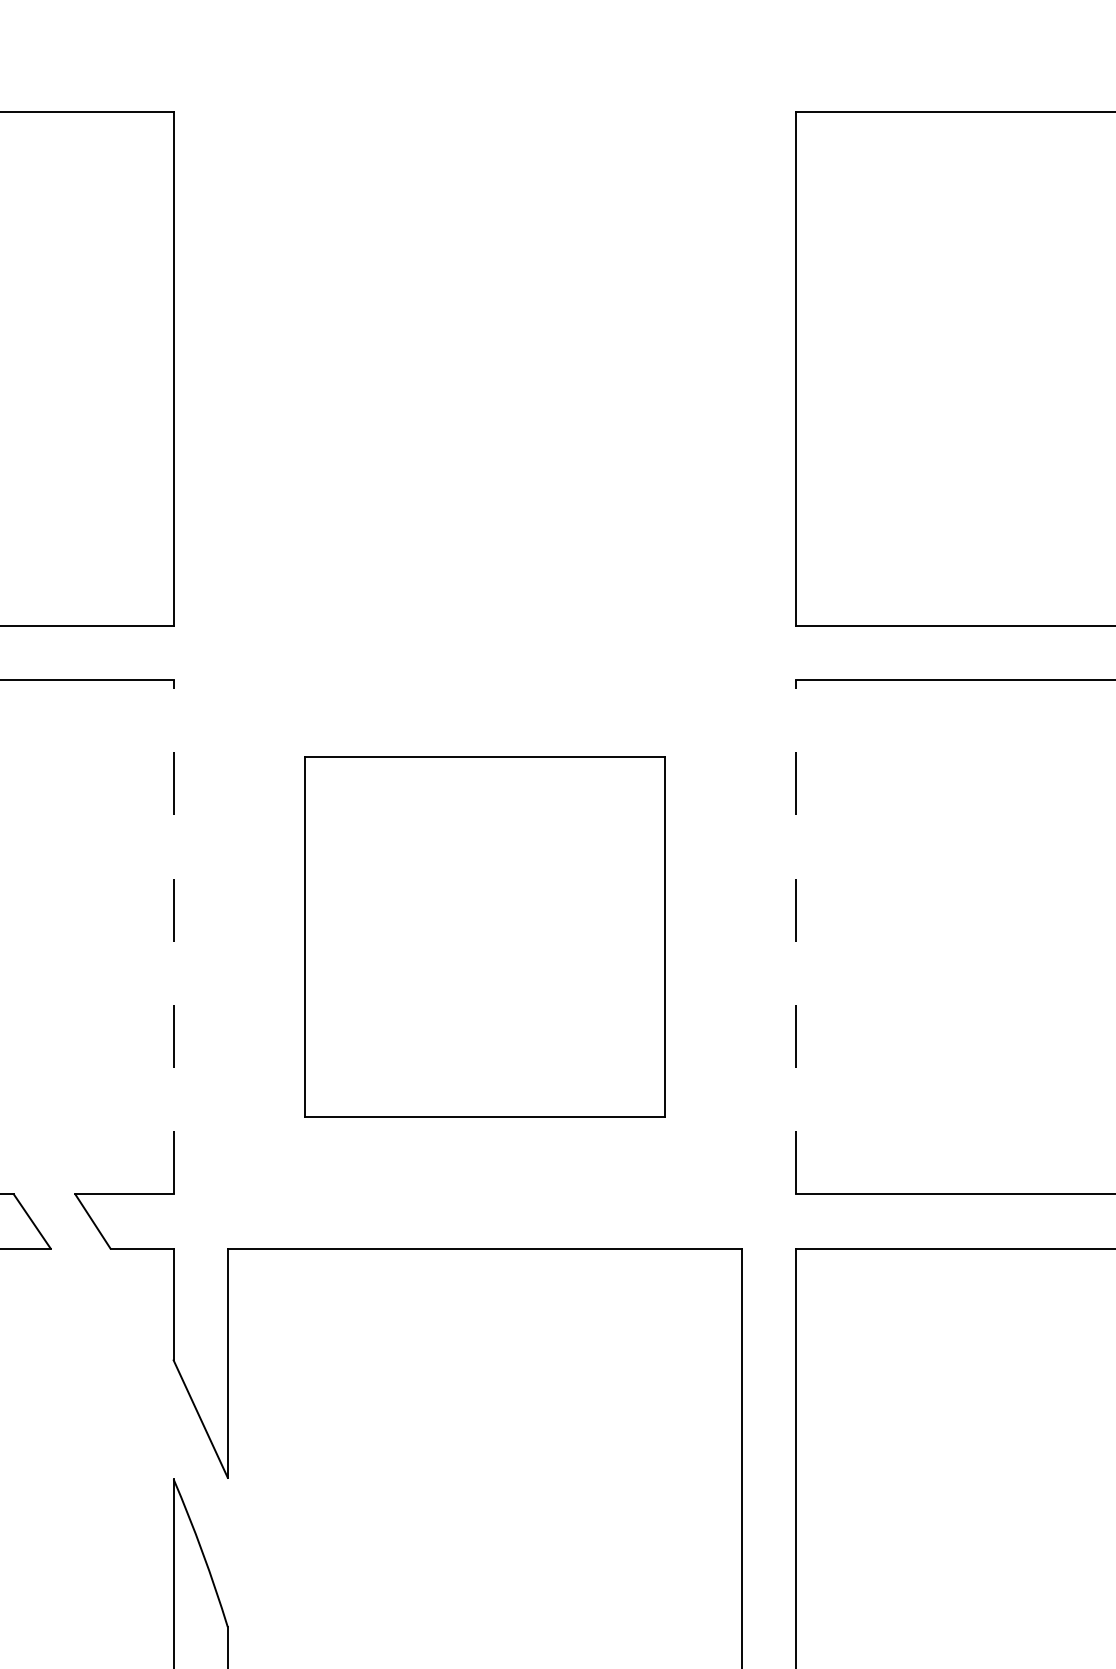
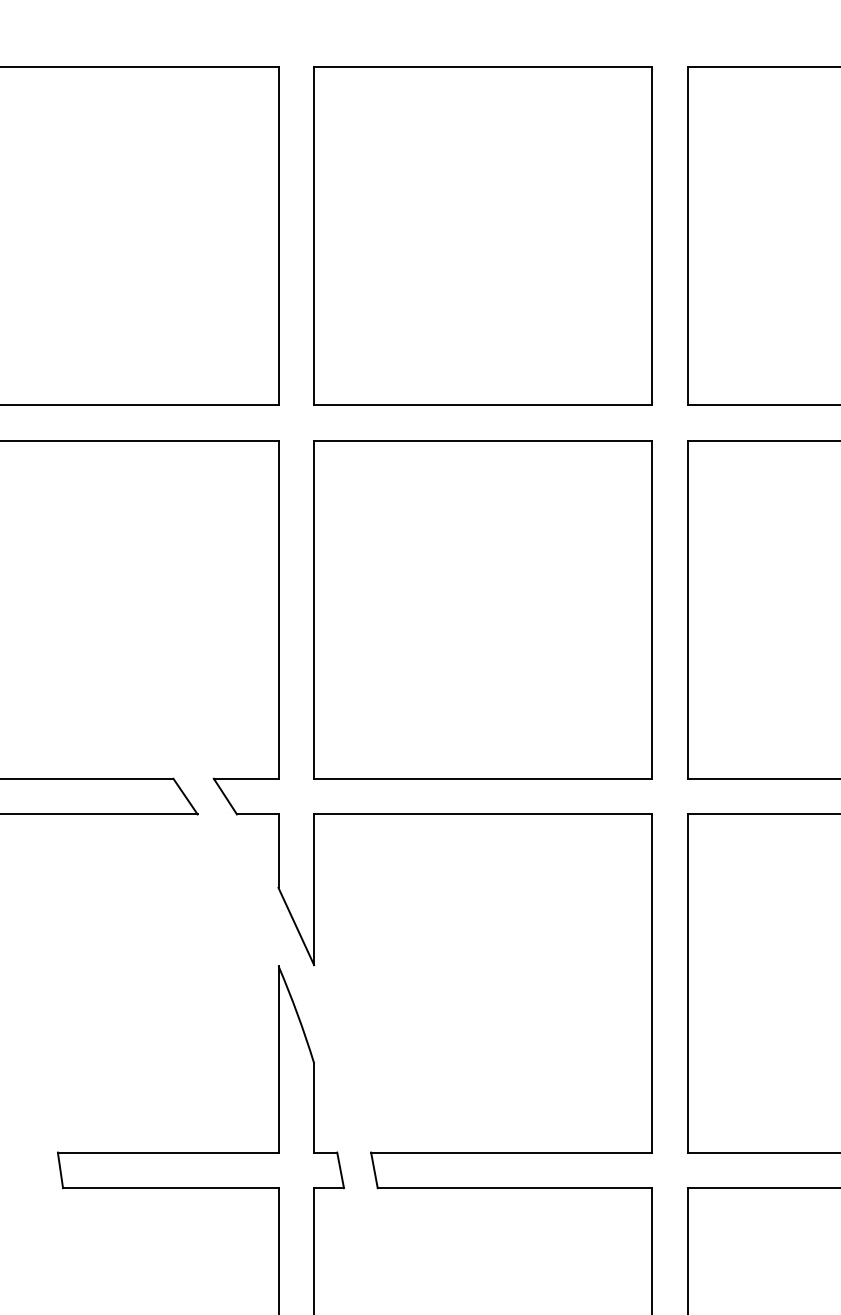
part: (483, 368) -> (482, 235), added
line: (173, 936) -> (278, 609), dashed -> solid
part: (483, 936) -> (482, 609), size x1.43
line: (795, 936) -> (687, 609), dashed -> solid

